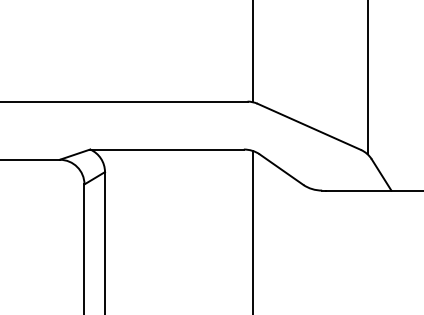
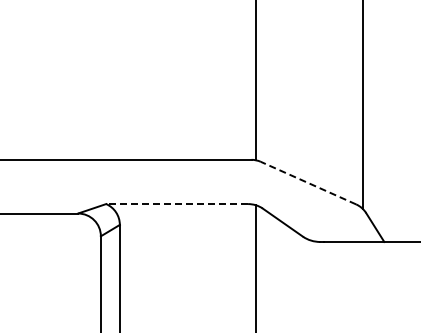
line: (309, 126) -> (308, 182), solid -> dashed
line: (167, 149) -> (177, 204), solid -> dashed

